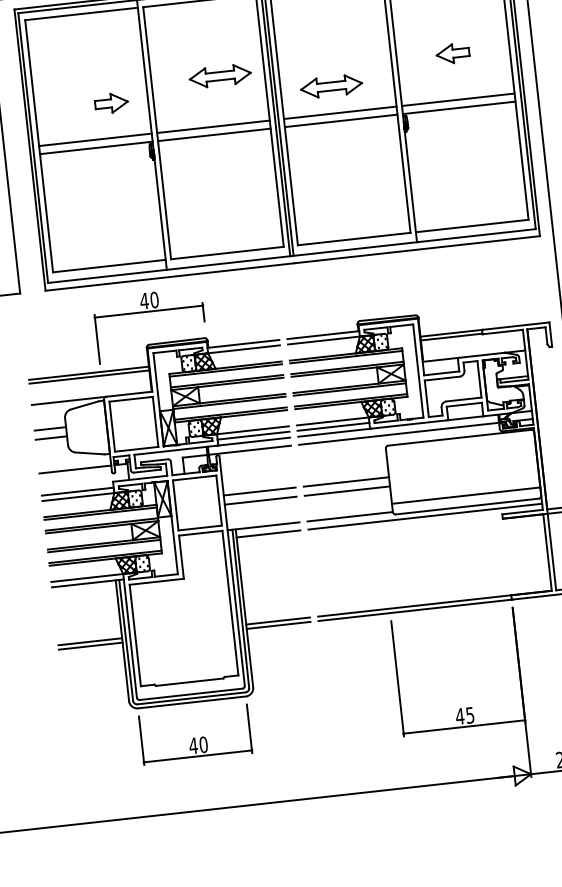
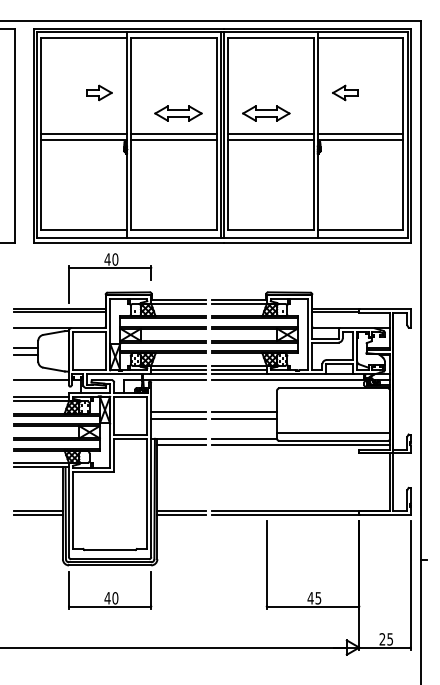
part: (453, 53) -> (345, 92), moved
part: (220, 76) -> (178, 113), moved
part: (111, 102) -> (99, 92), moved

